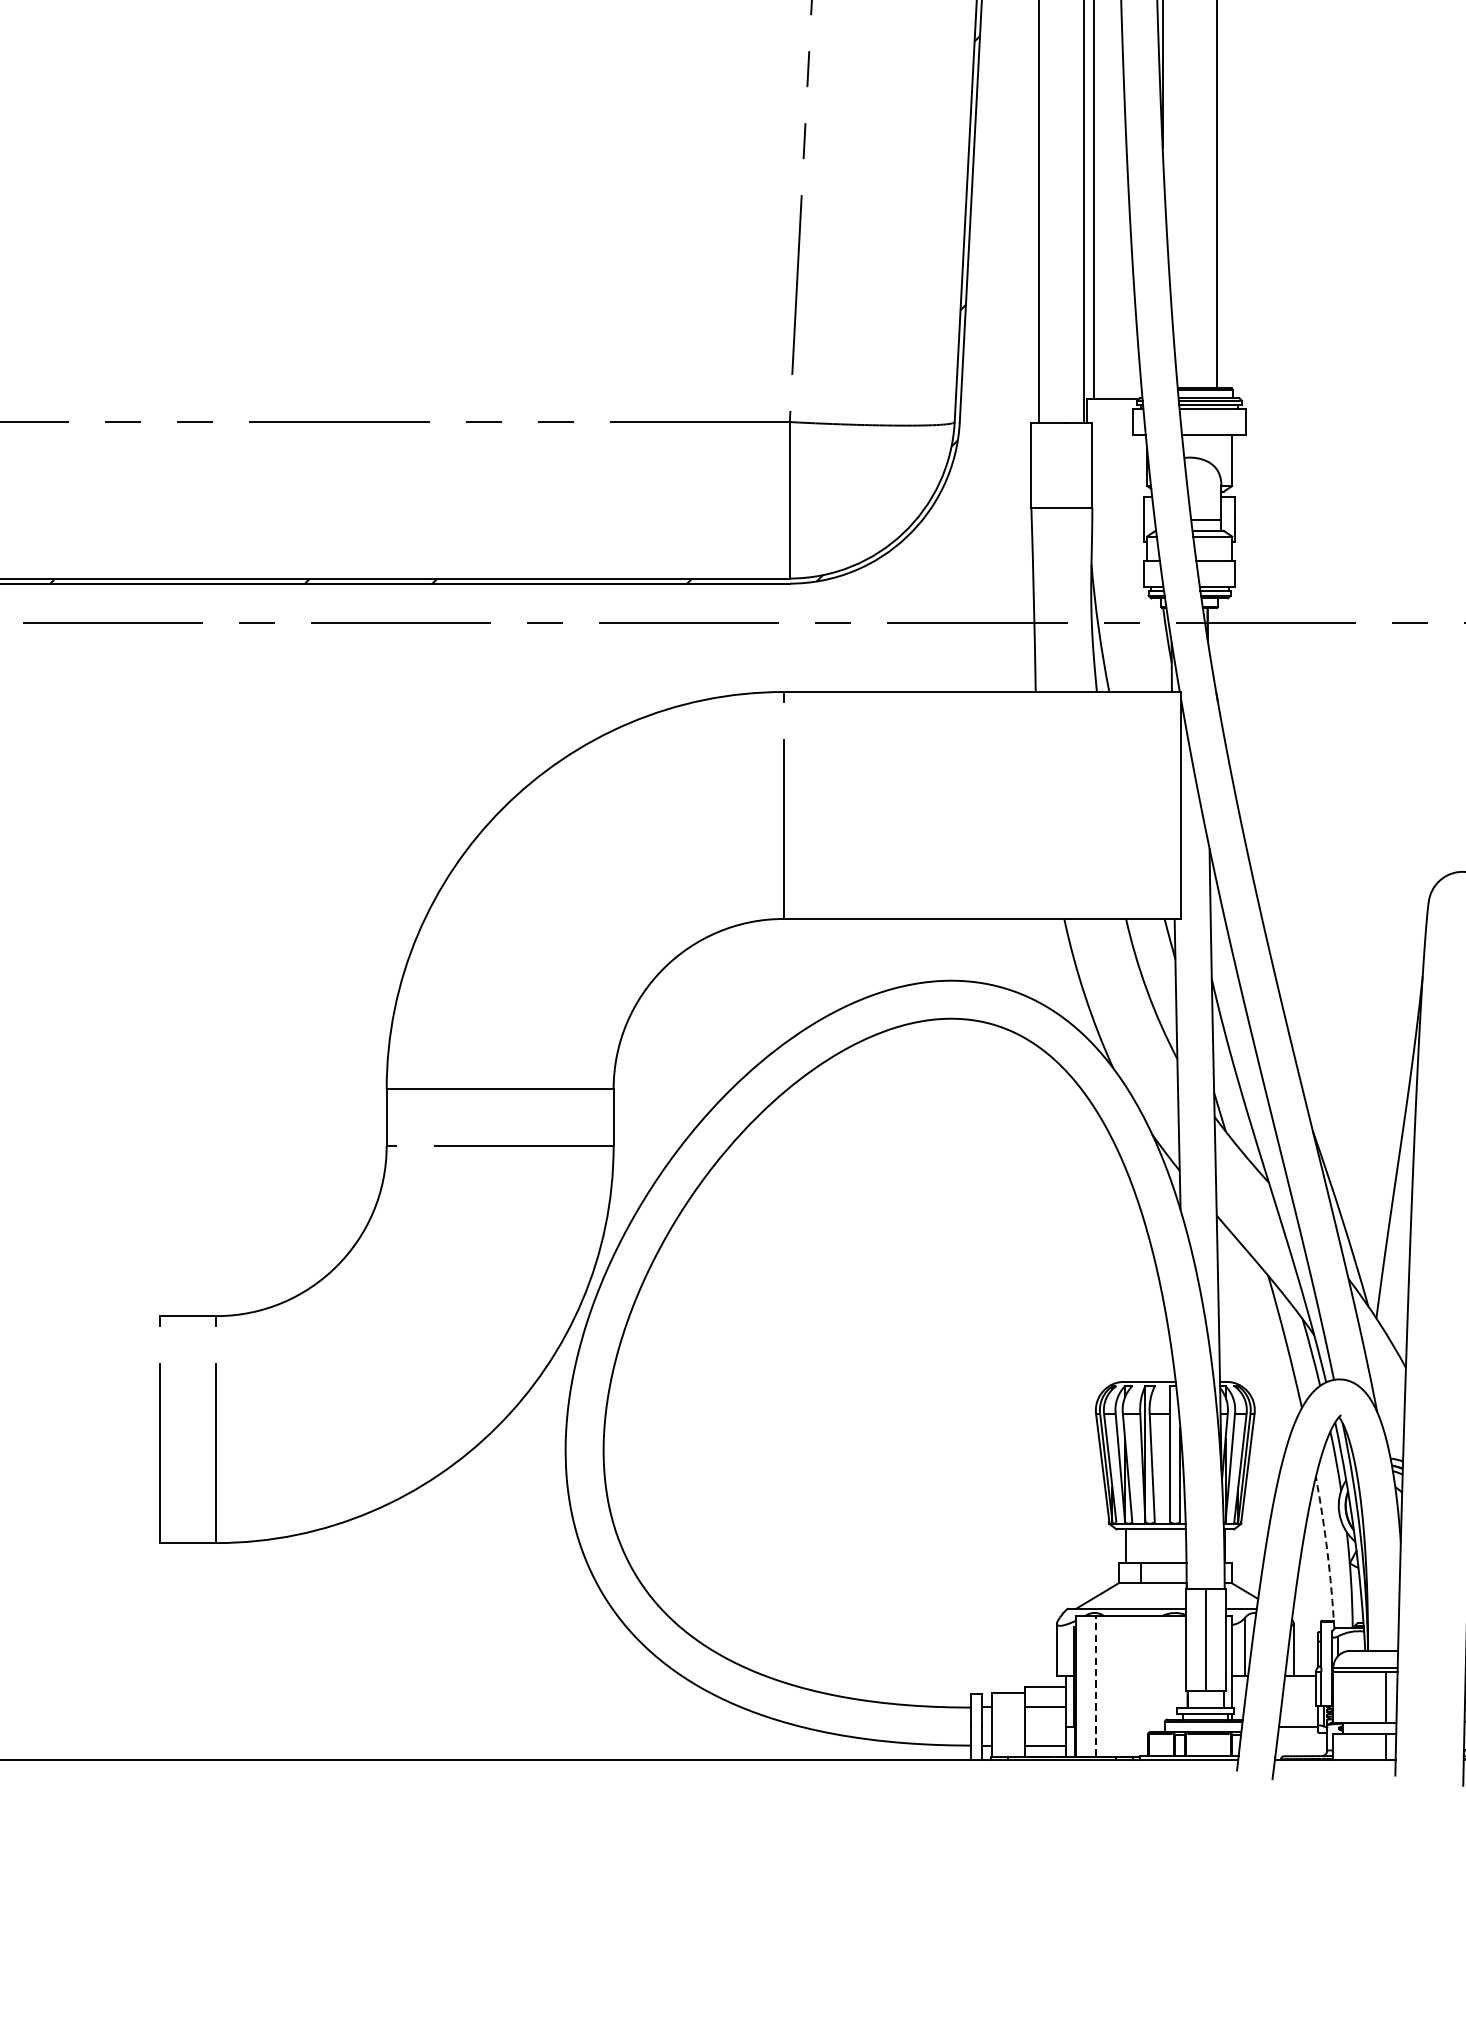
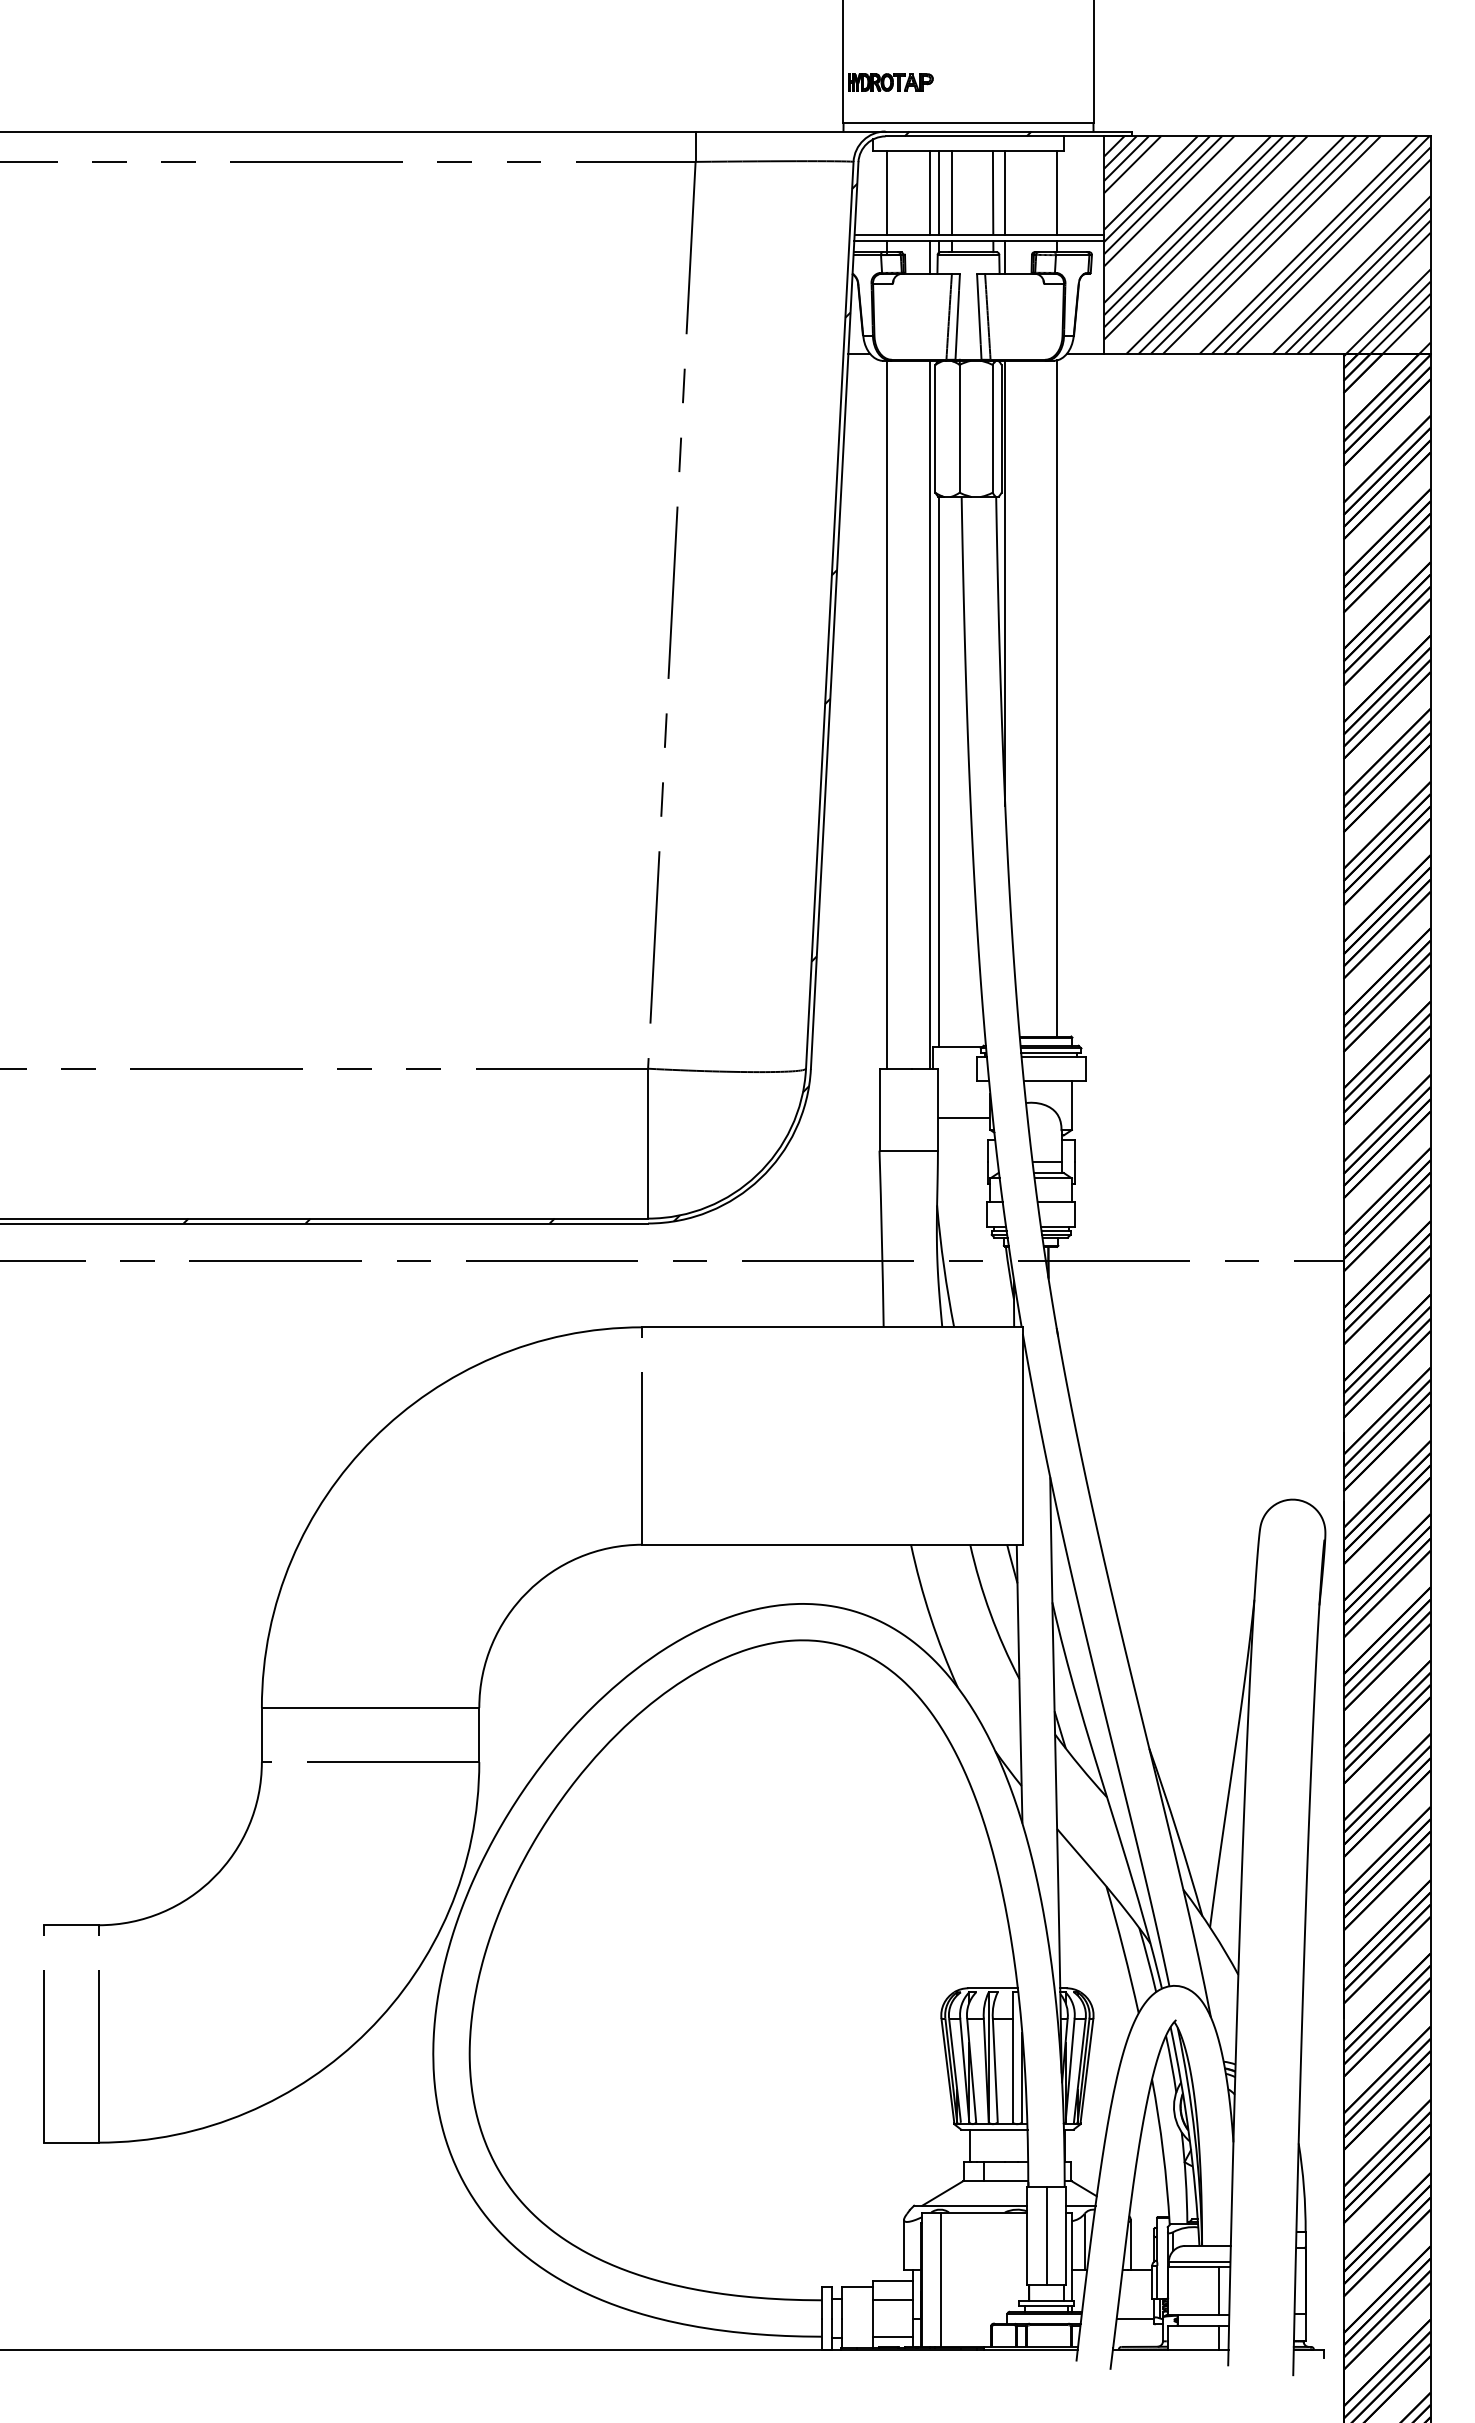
line: (1119, 474) -> (963, 1118), added
arc: (1327, 1552) -> (1163, 2151), dashed -> solid
line: (1096, 1685) -> (941, 2279), dashed -> solid

